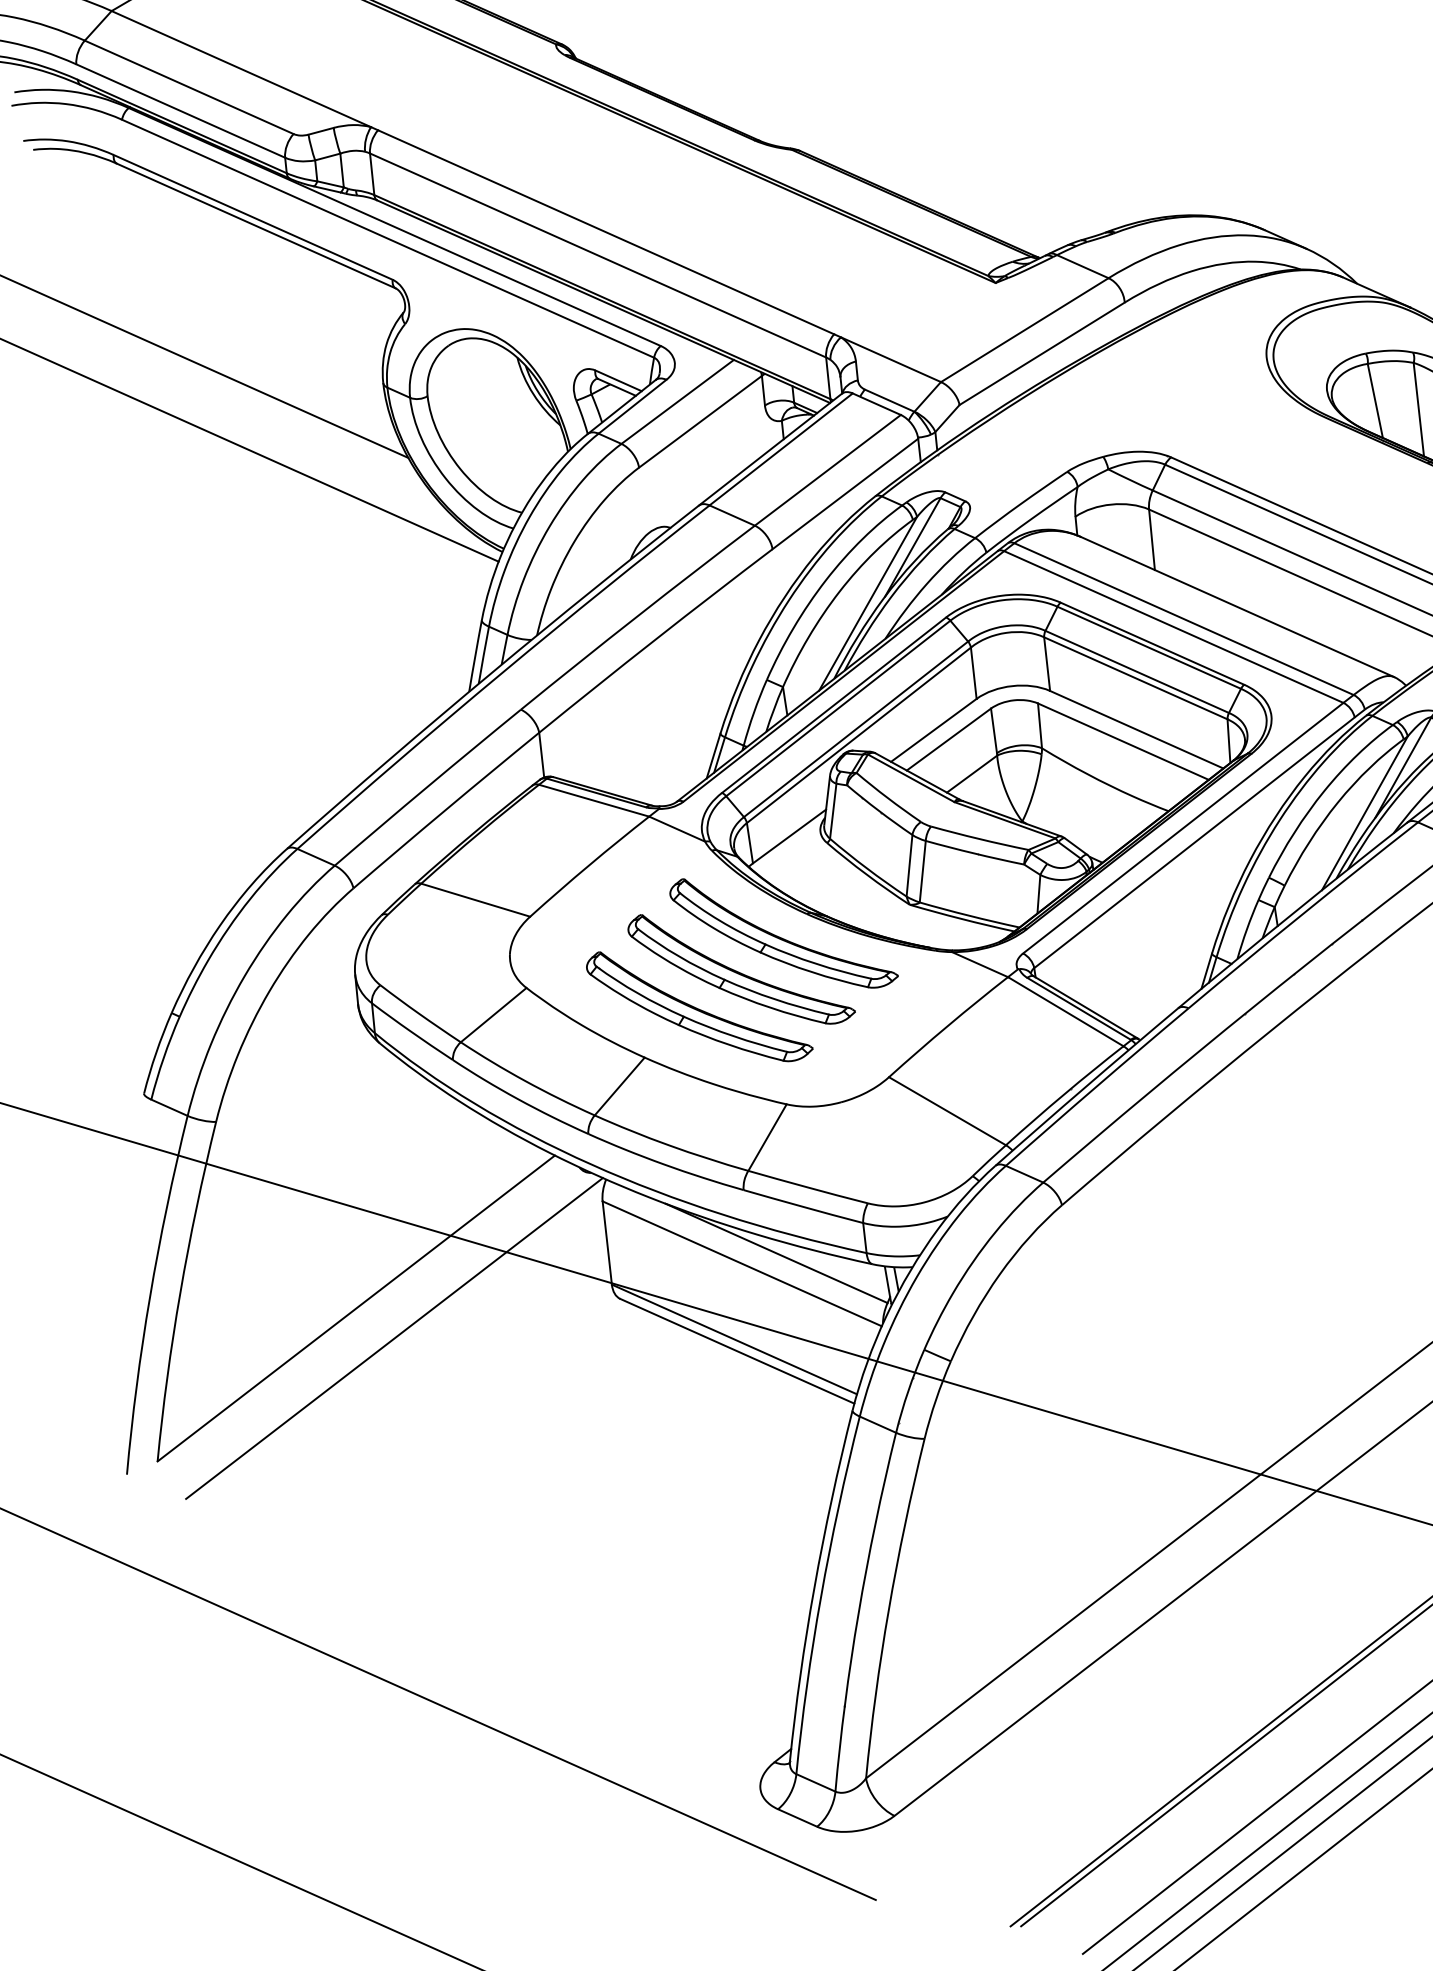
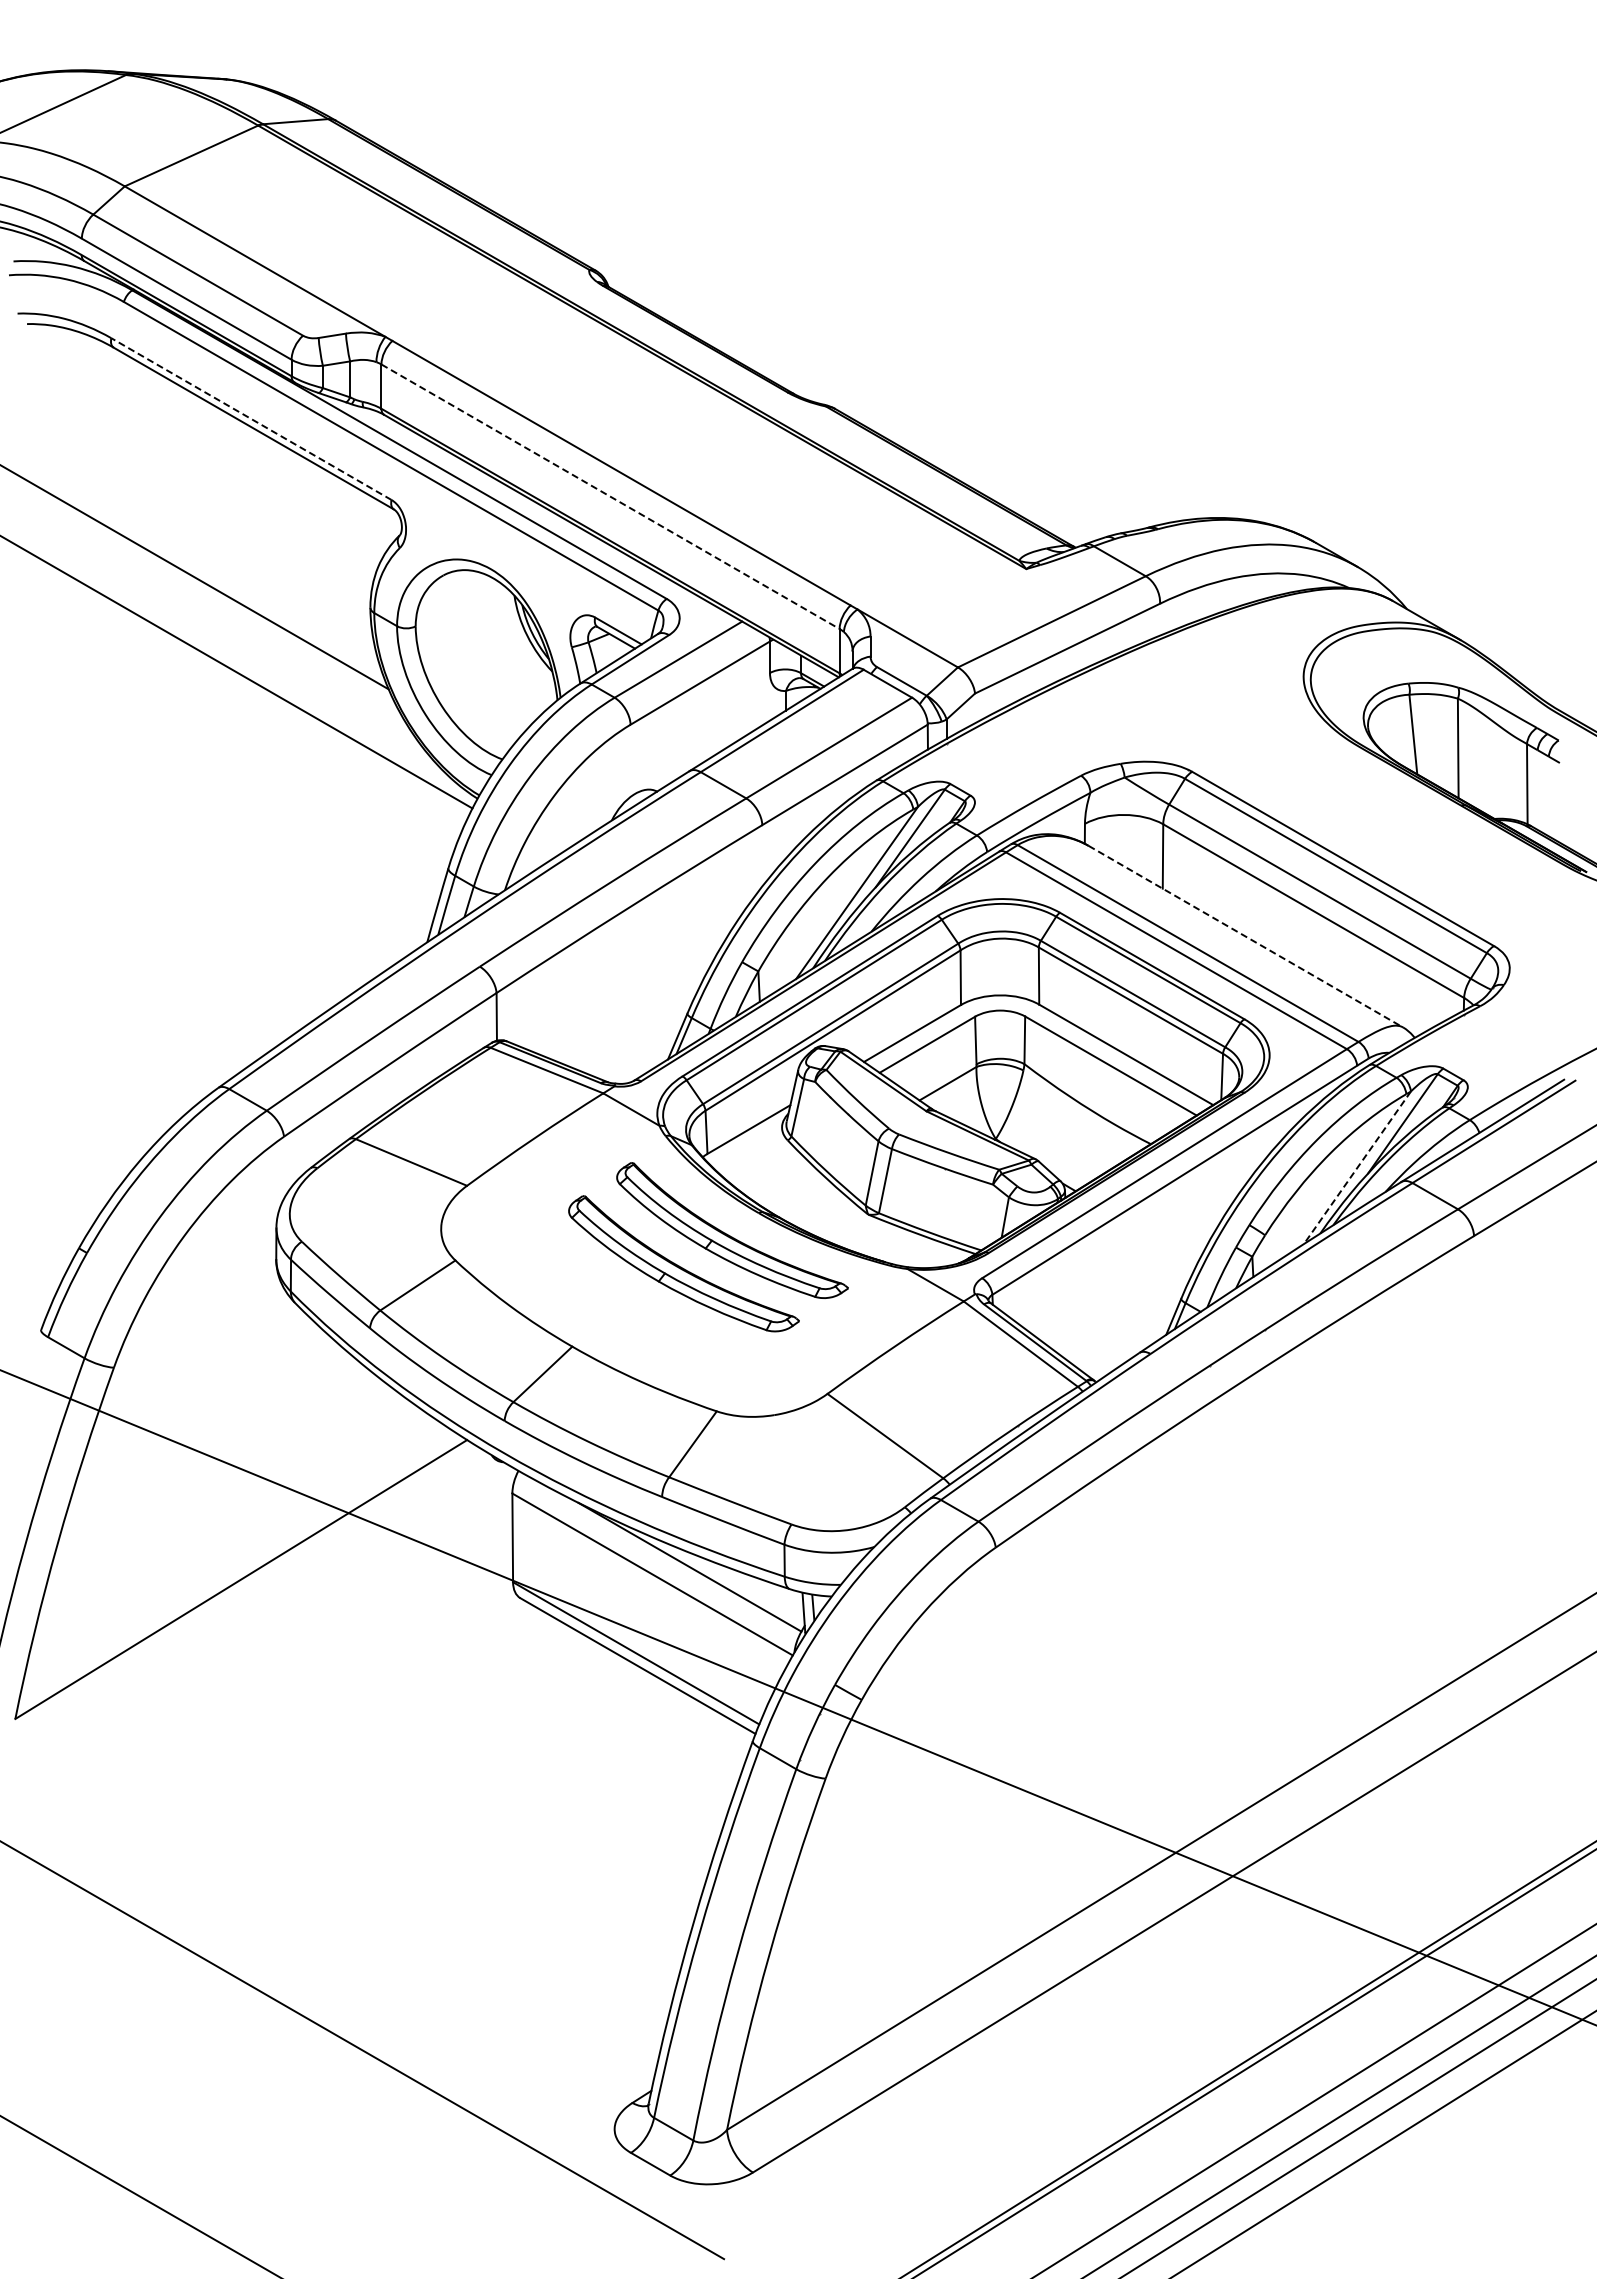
line: (253, 217) -> (251, 419), solid -> dashed
line: (598, 255) -> (610, 496), solid -> dashed
line: (1237, 606) -> (1245, 936), solid -> dashed
line: (1364, 814) -> (1357, 1168), solid -> dashed
part: (699, 1006) -> (635, 1298), removed
line: (394, 1338) -> (278, 1615), removed

